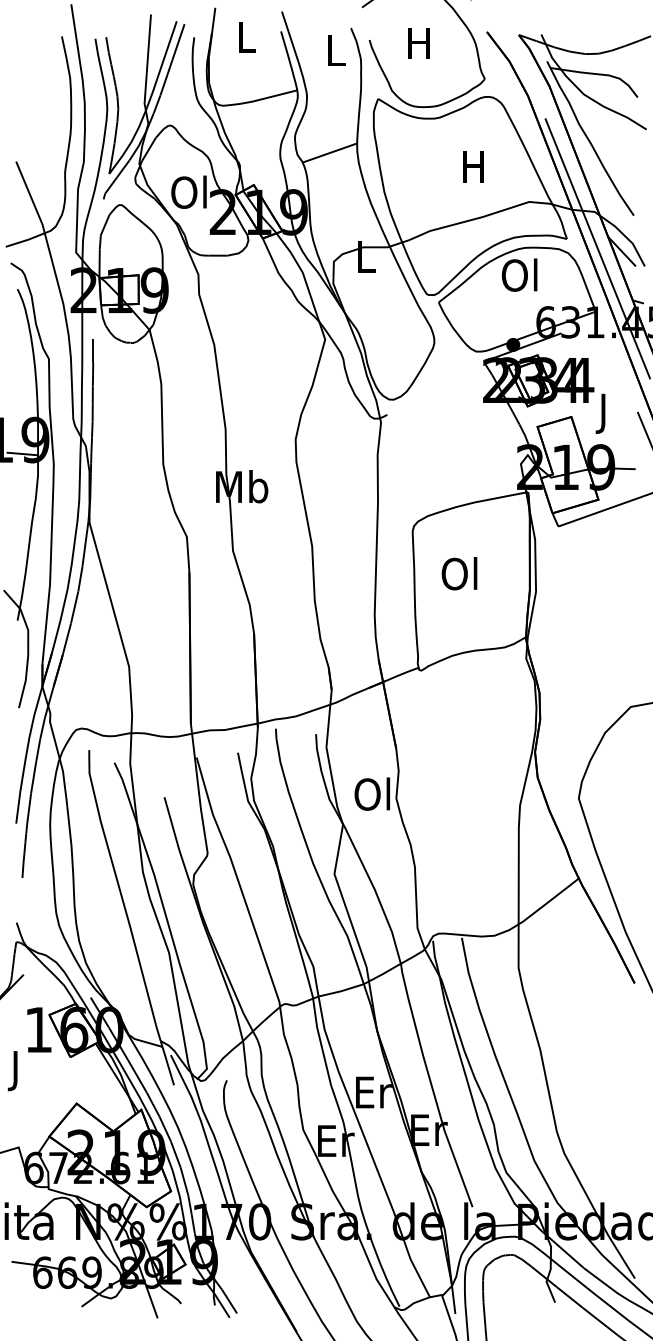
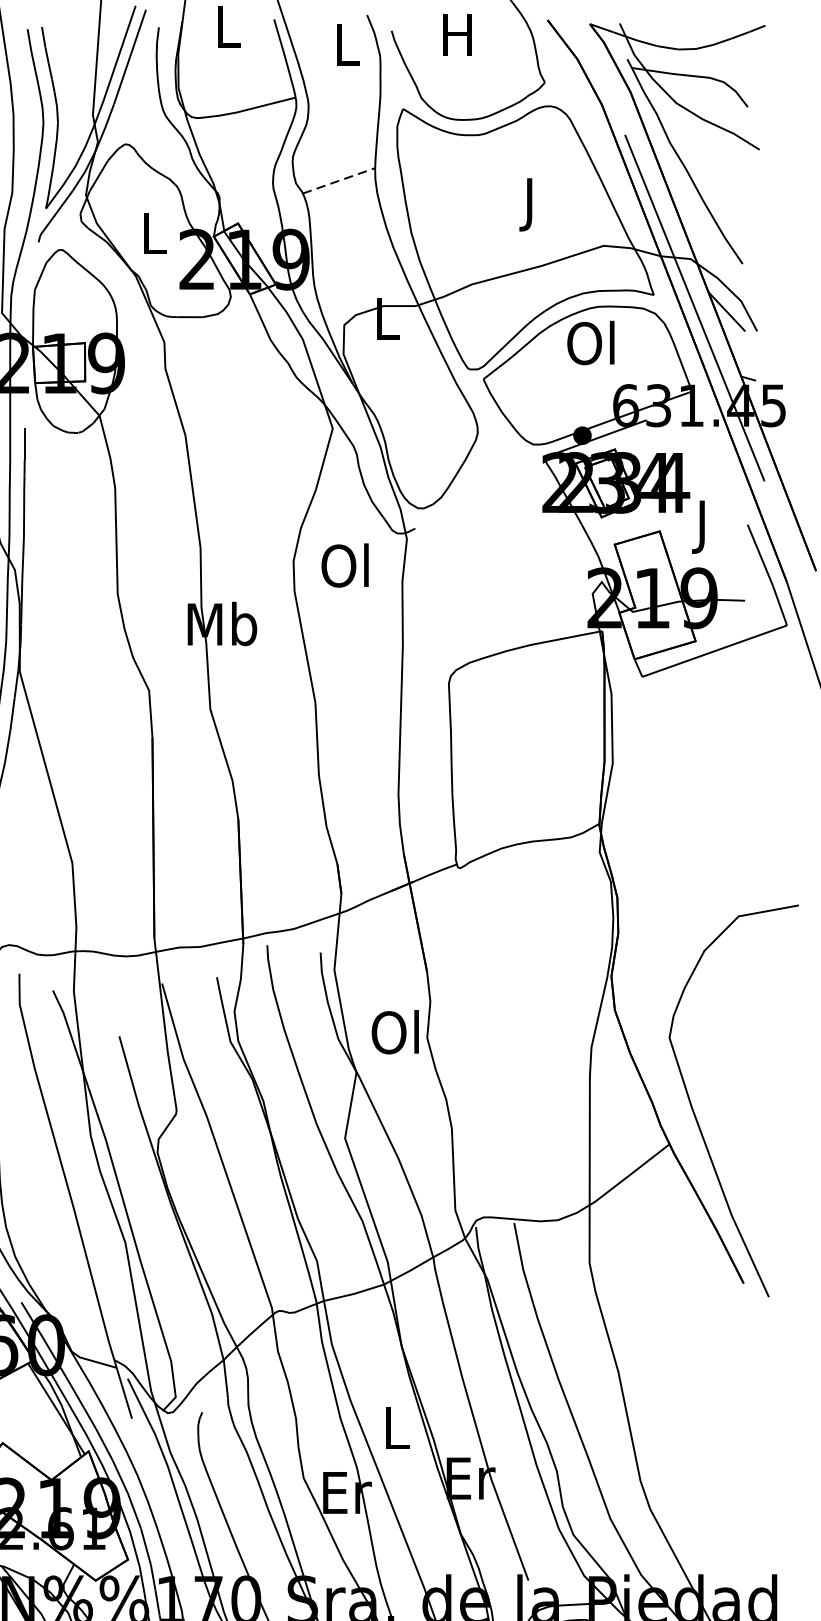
line: (329, 153) -> (338, 181), solid -> dashed
text: (473, 171) -> (529, 205), H -> J
text: (188, 191) -> (151, 231), Ol -> L
text: (459, 573) -> (345, 565), moved
text: (374, 1092) -> (398, 1428), Er -> L

